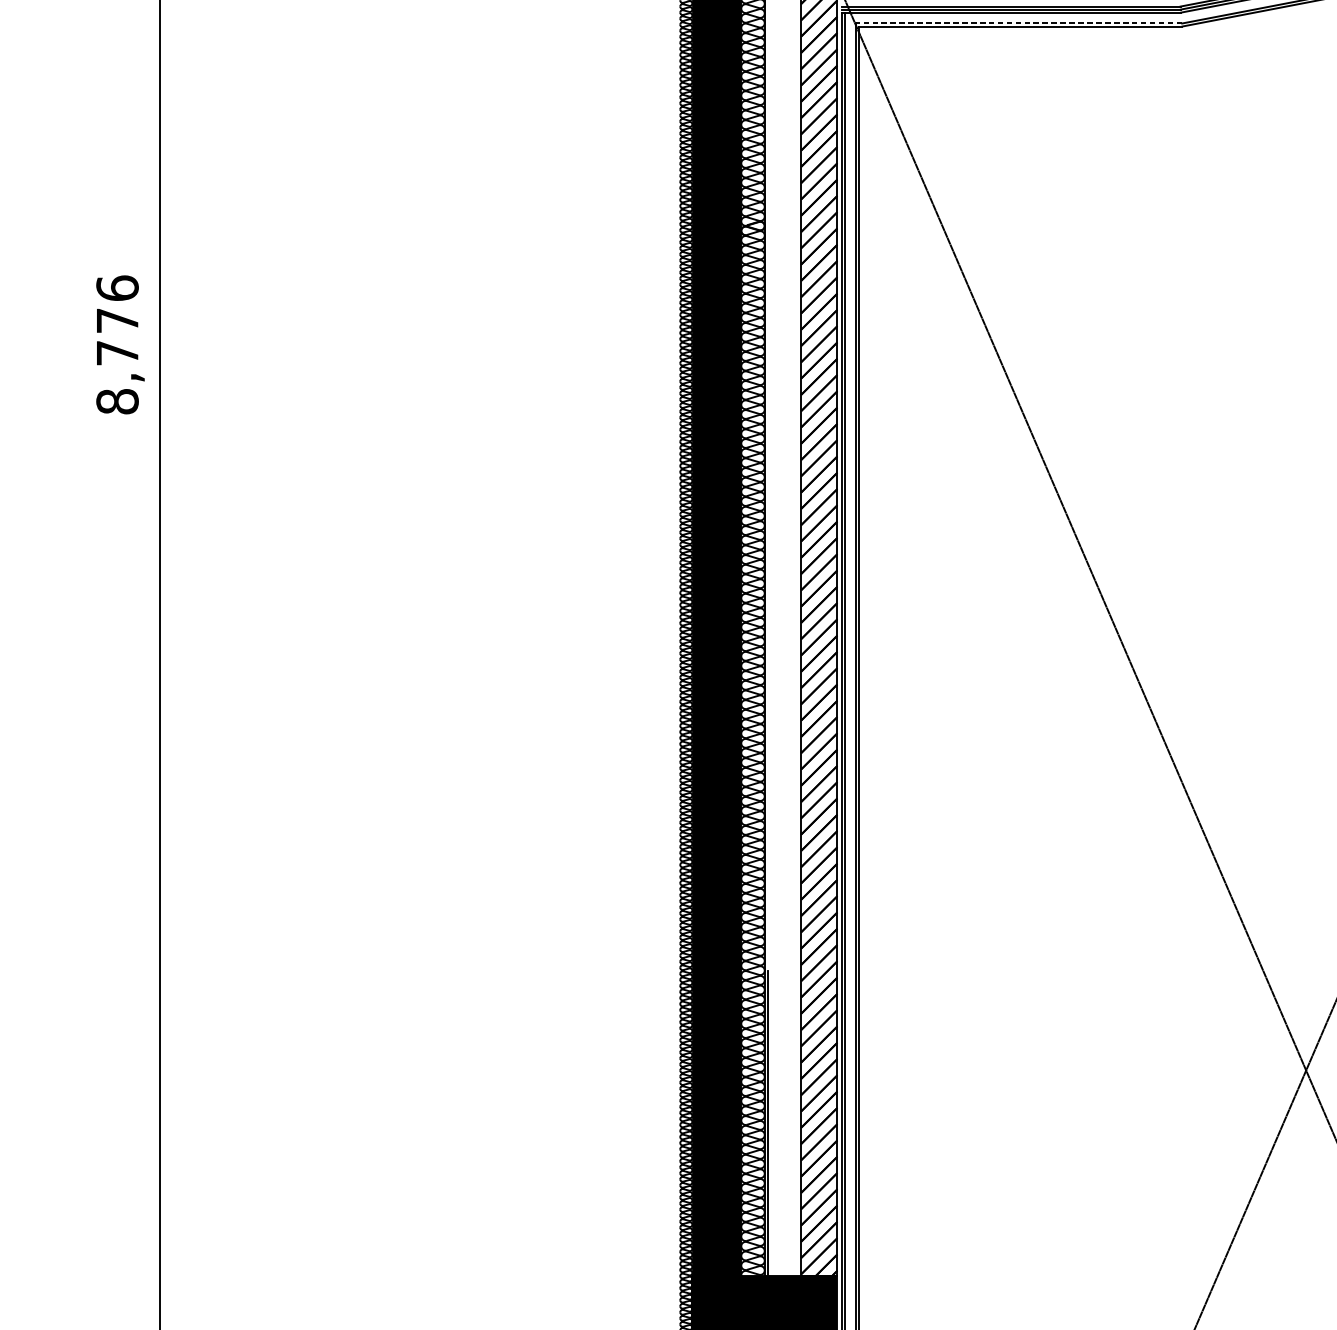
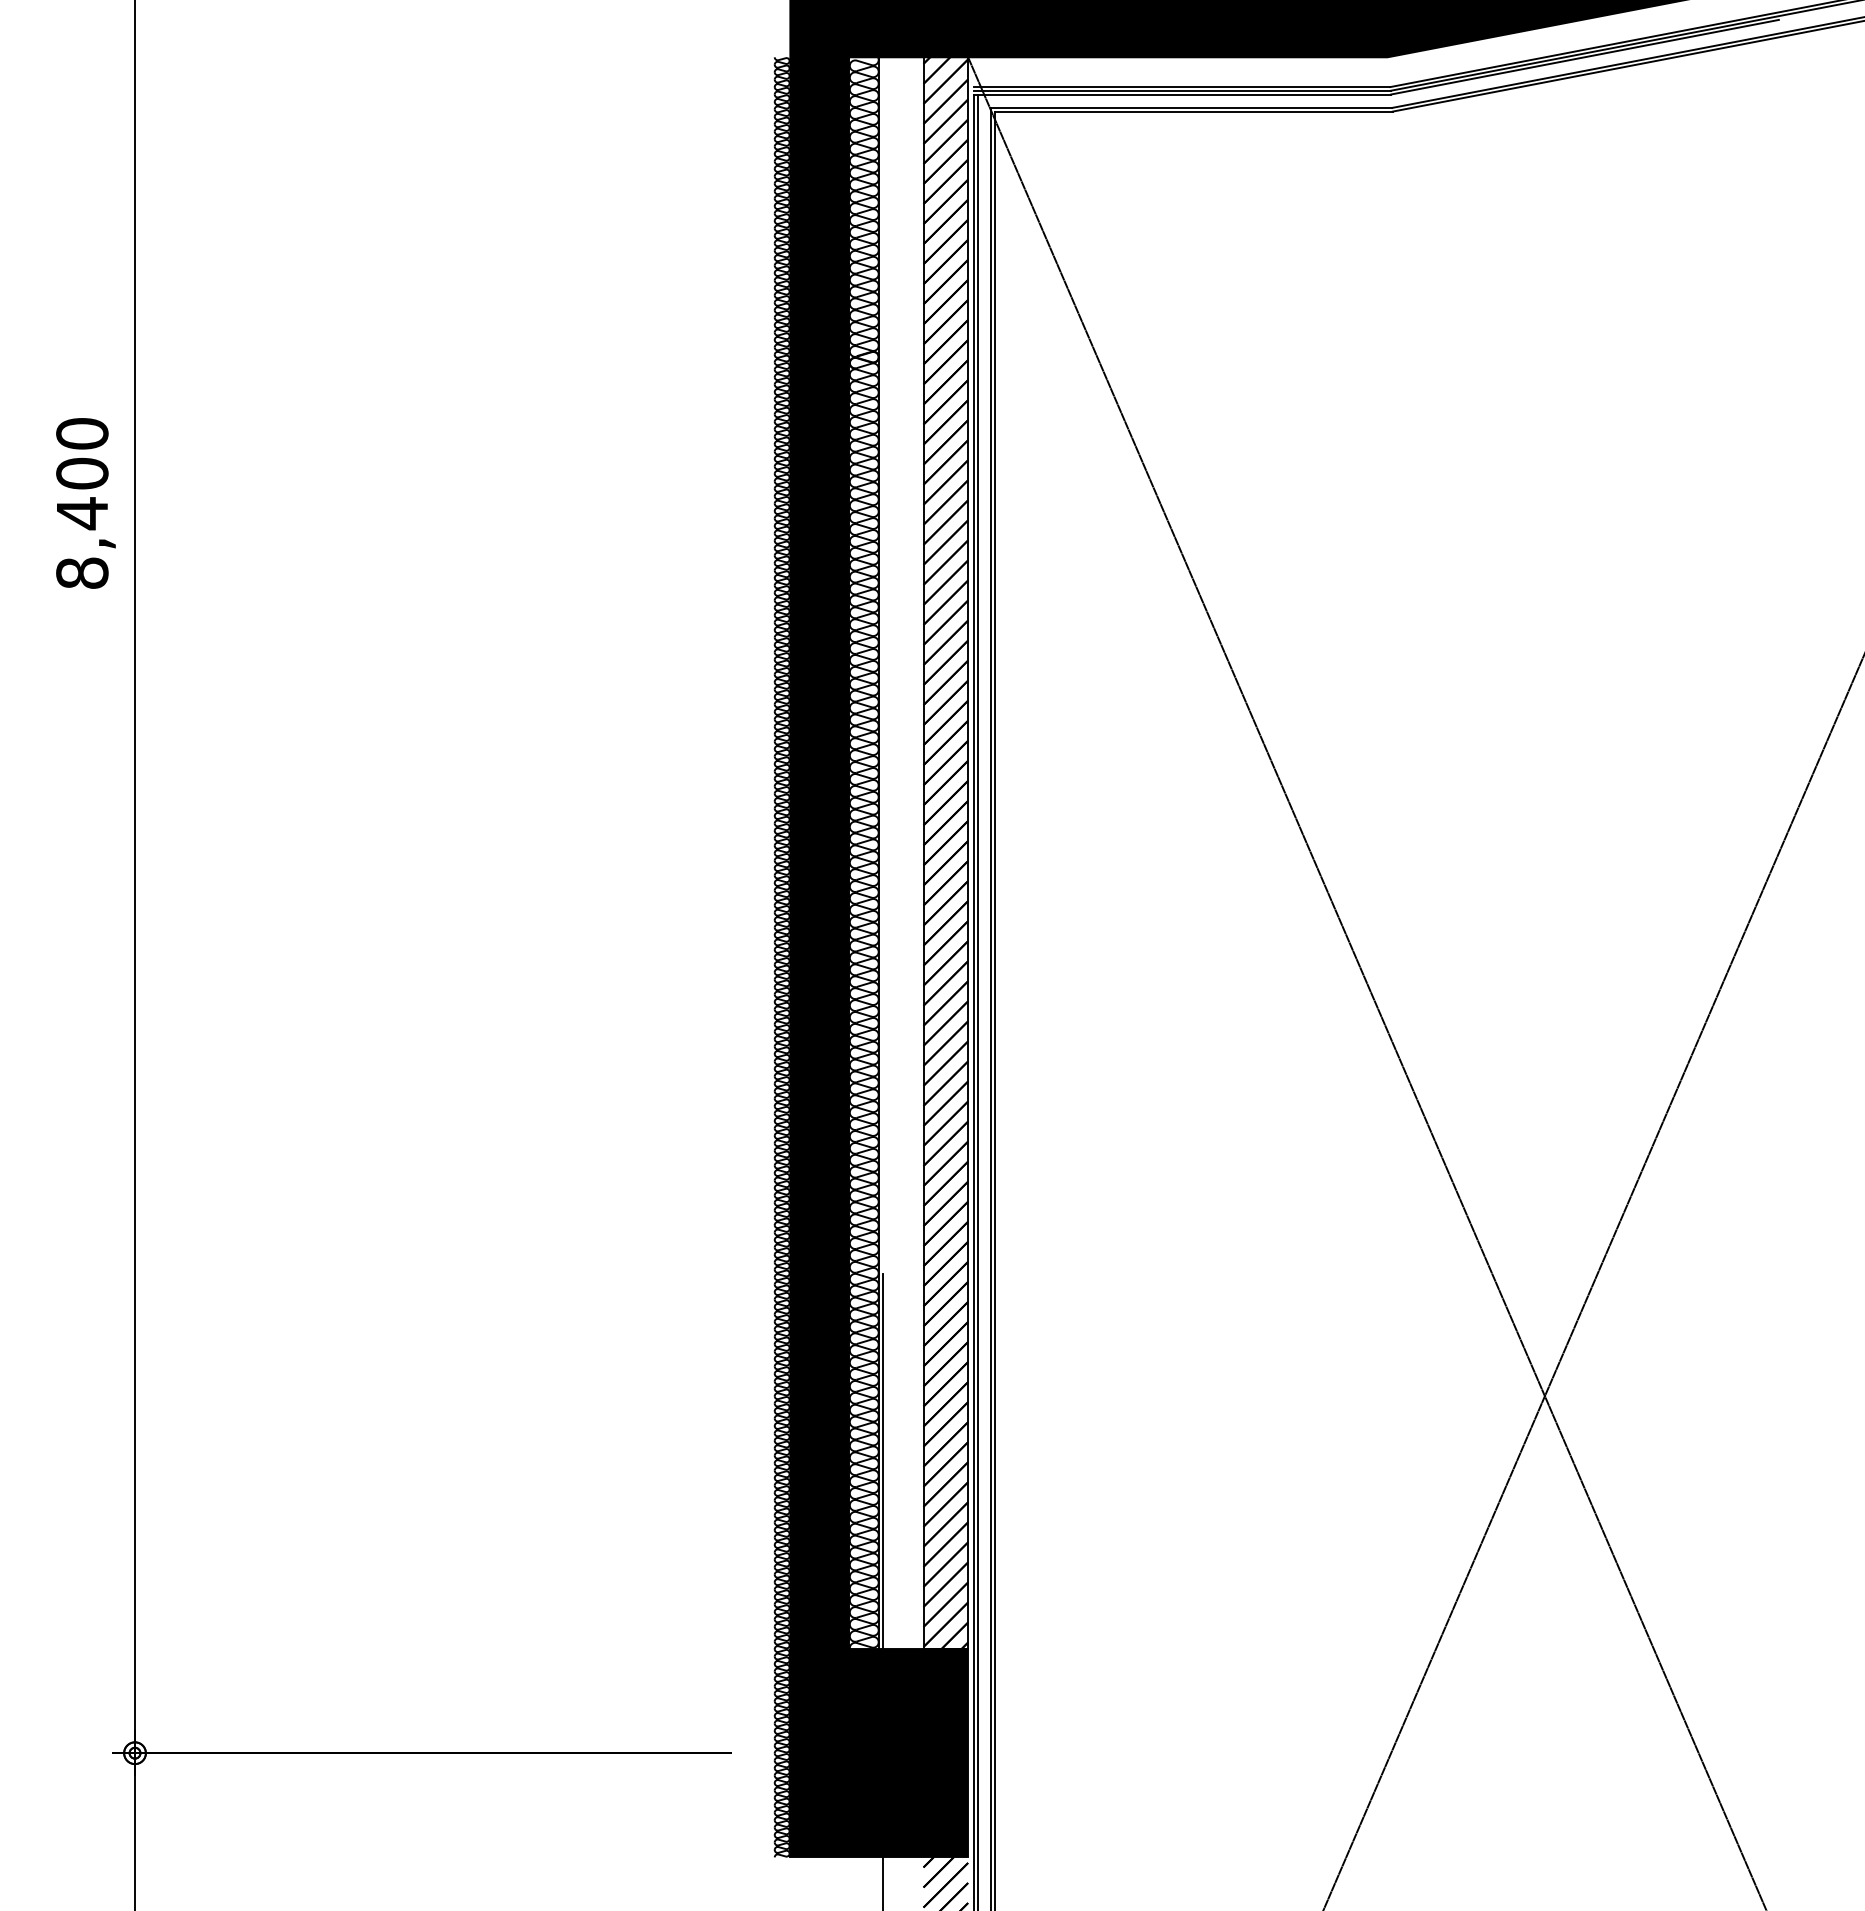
line: (1018, 23) -> (1191, 107), dashed -> solid
text: (117, 320) -> (82, 473), 8,776 -> 8,400

